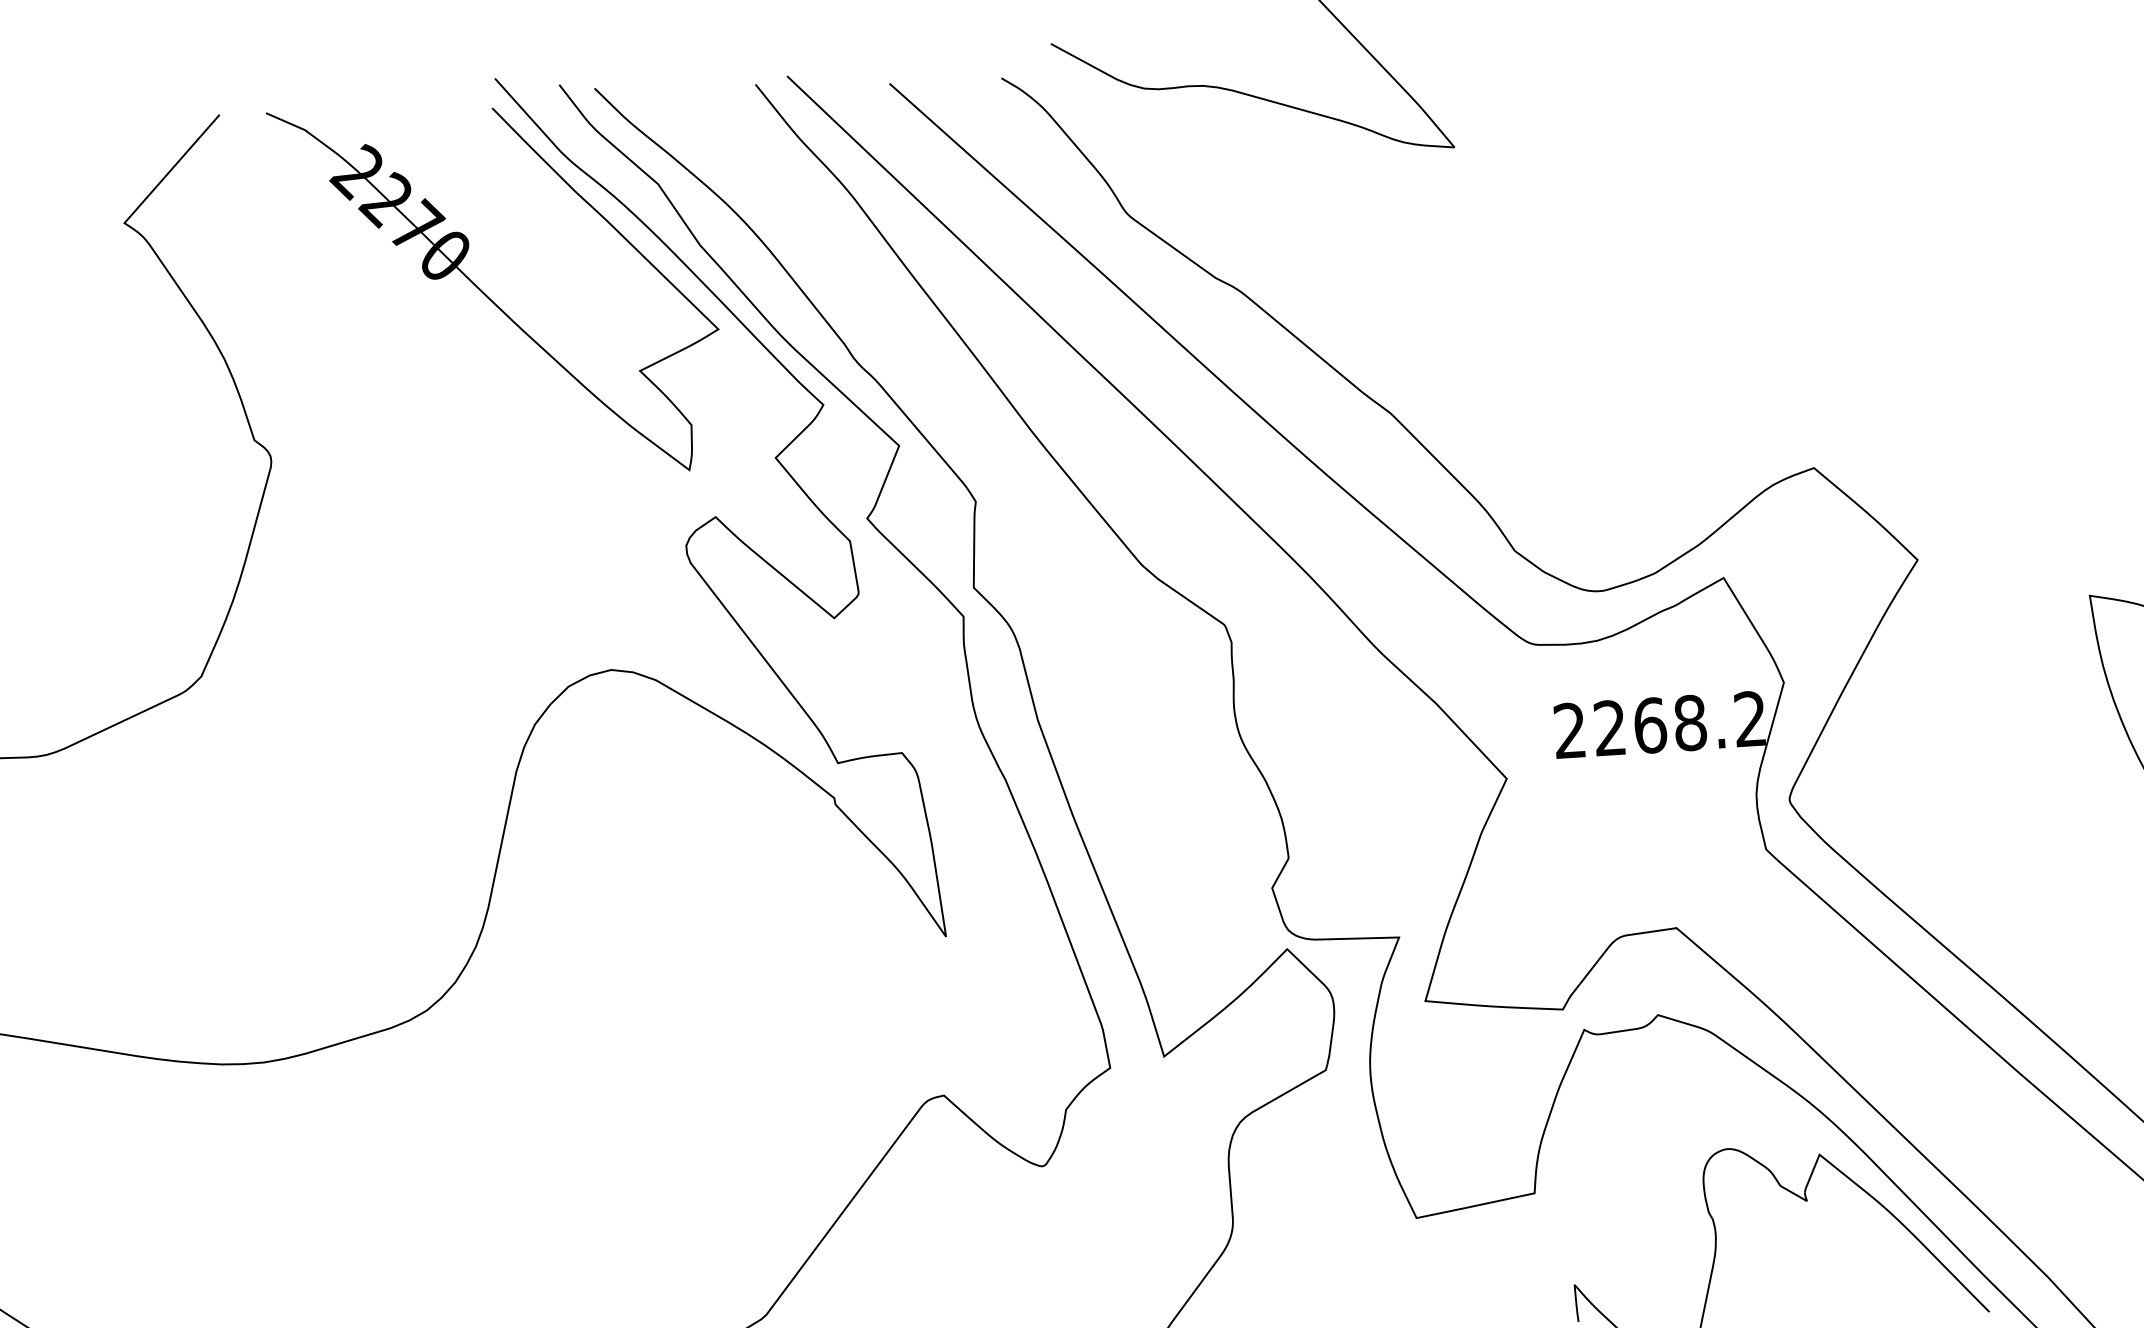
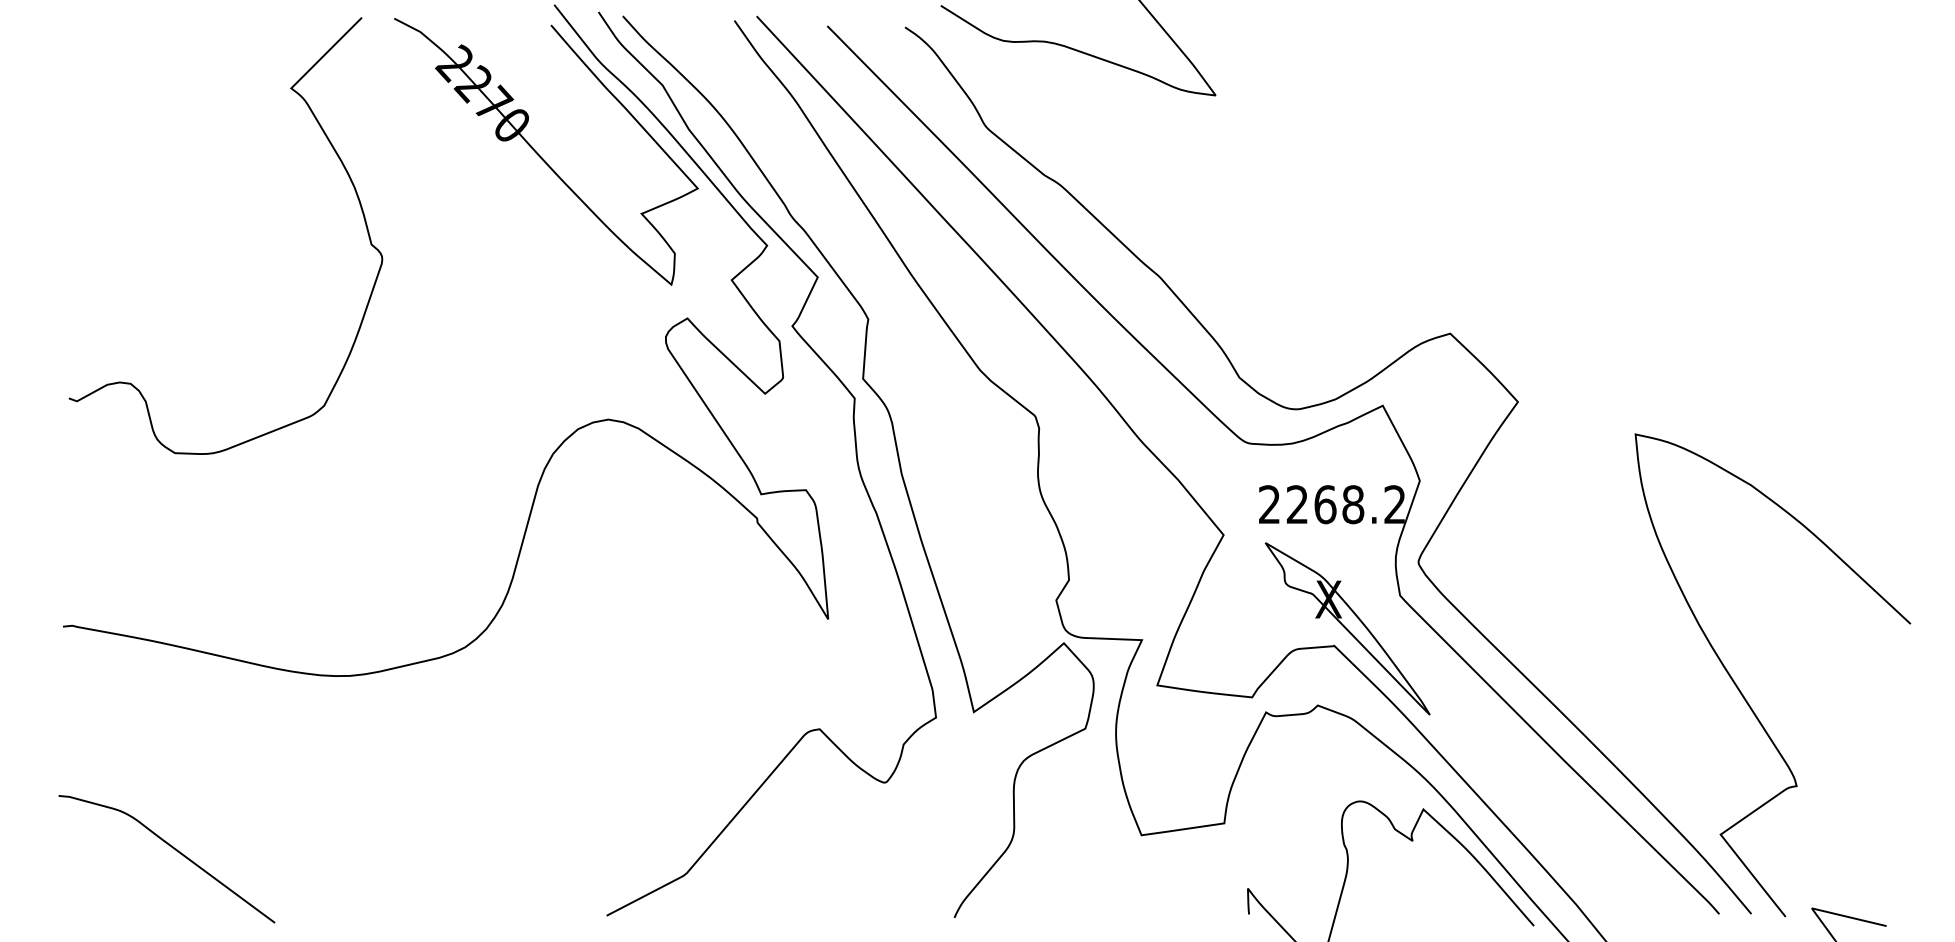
part: (1693, 901) -> (1347, 628), added

